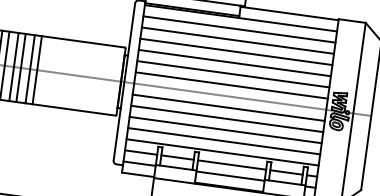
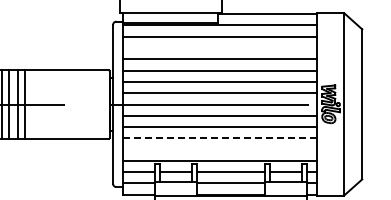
line: (237, 41) -> (219, 48), removed
line: (225, 130) -> (219, 138), solid -> dashed
line: (223, 141) -> (219, 149), removed

